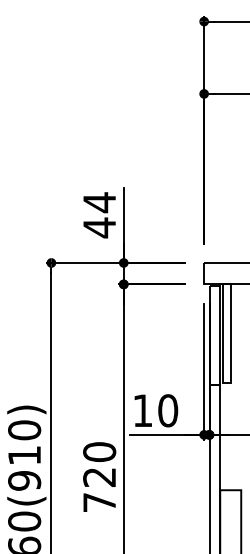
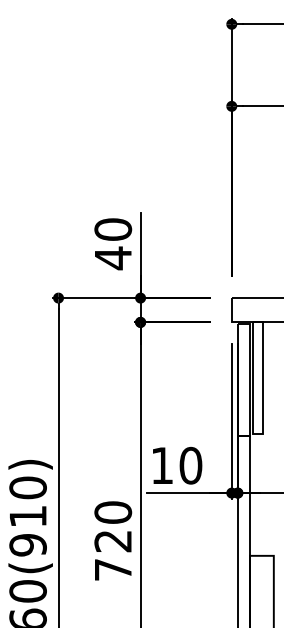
text: (99, 202) -> (113, 229), 44 -> 40

